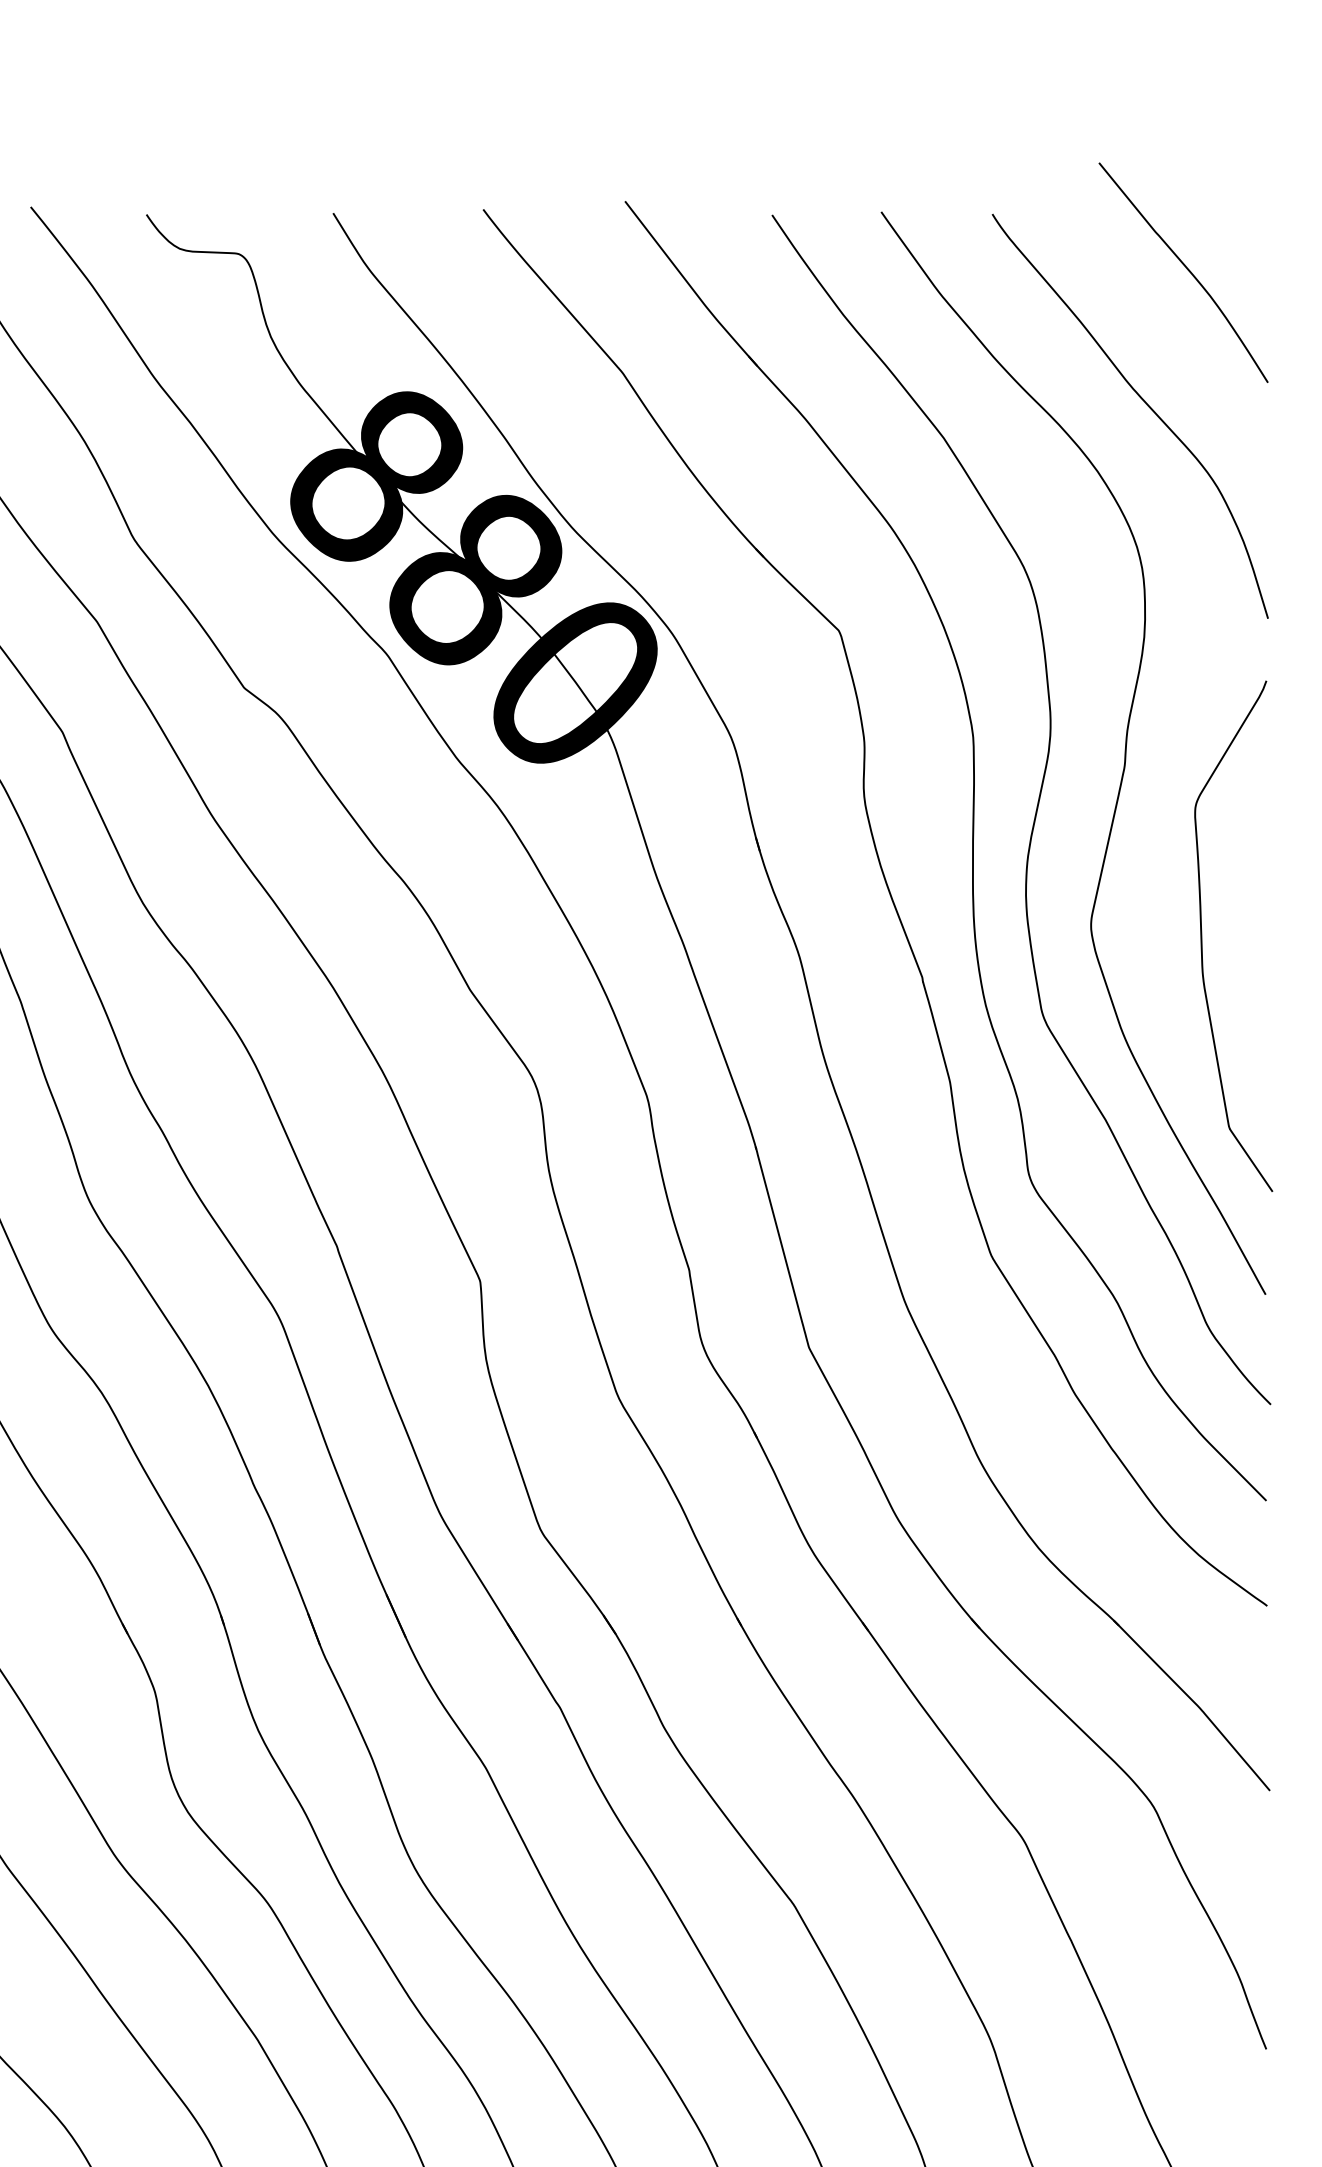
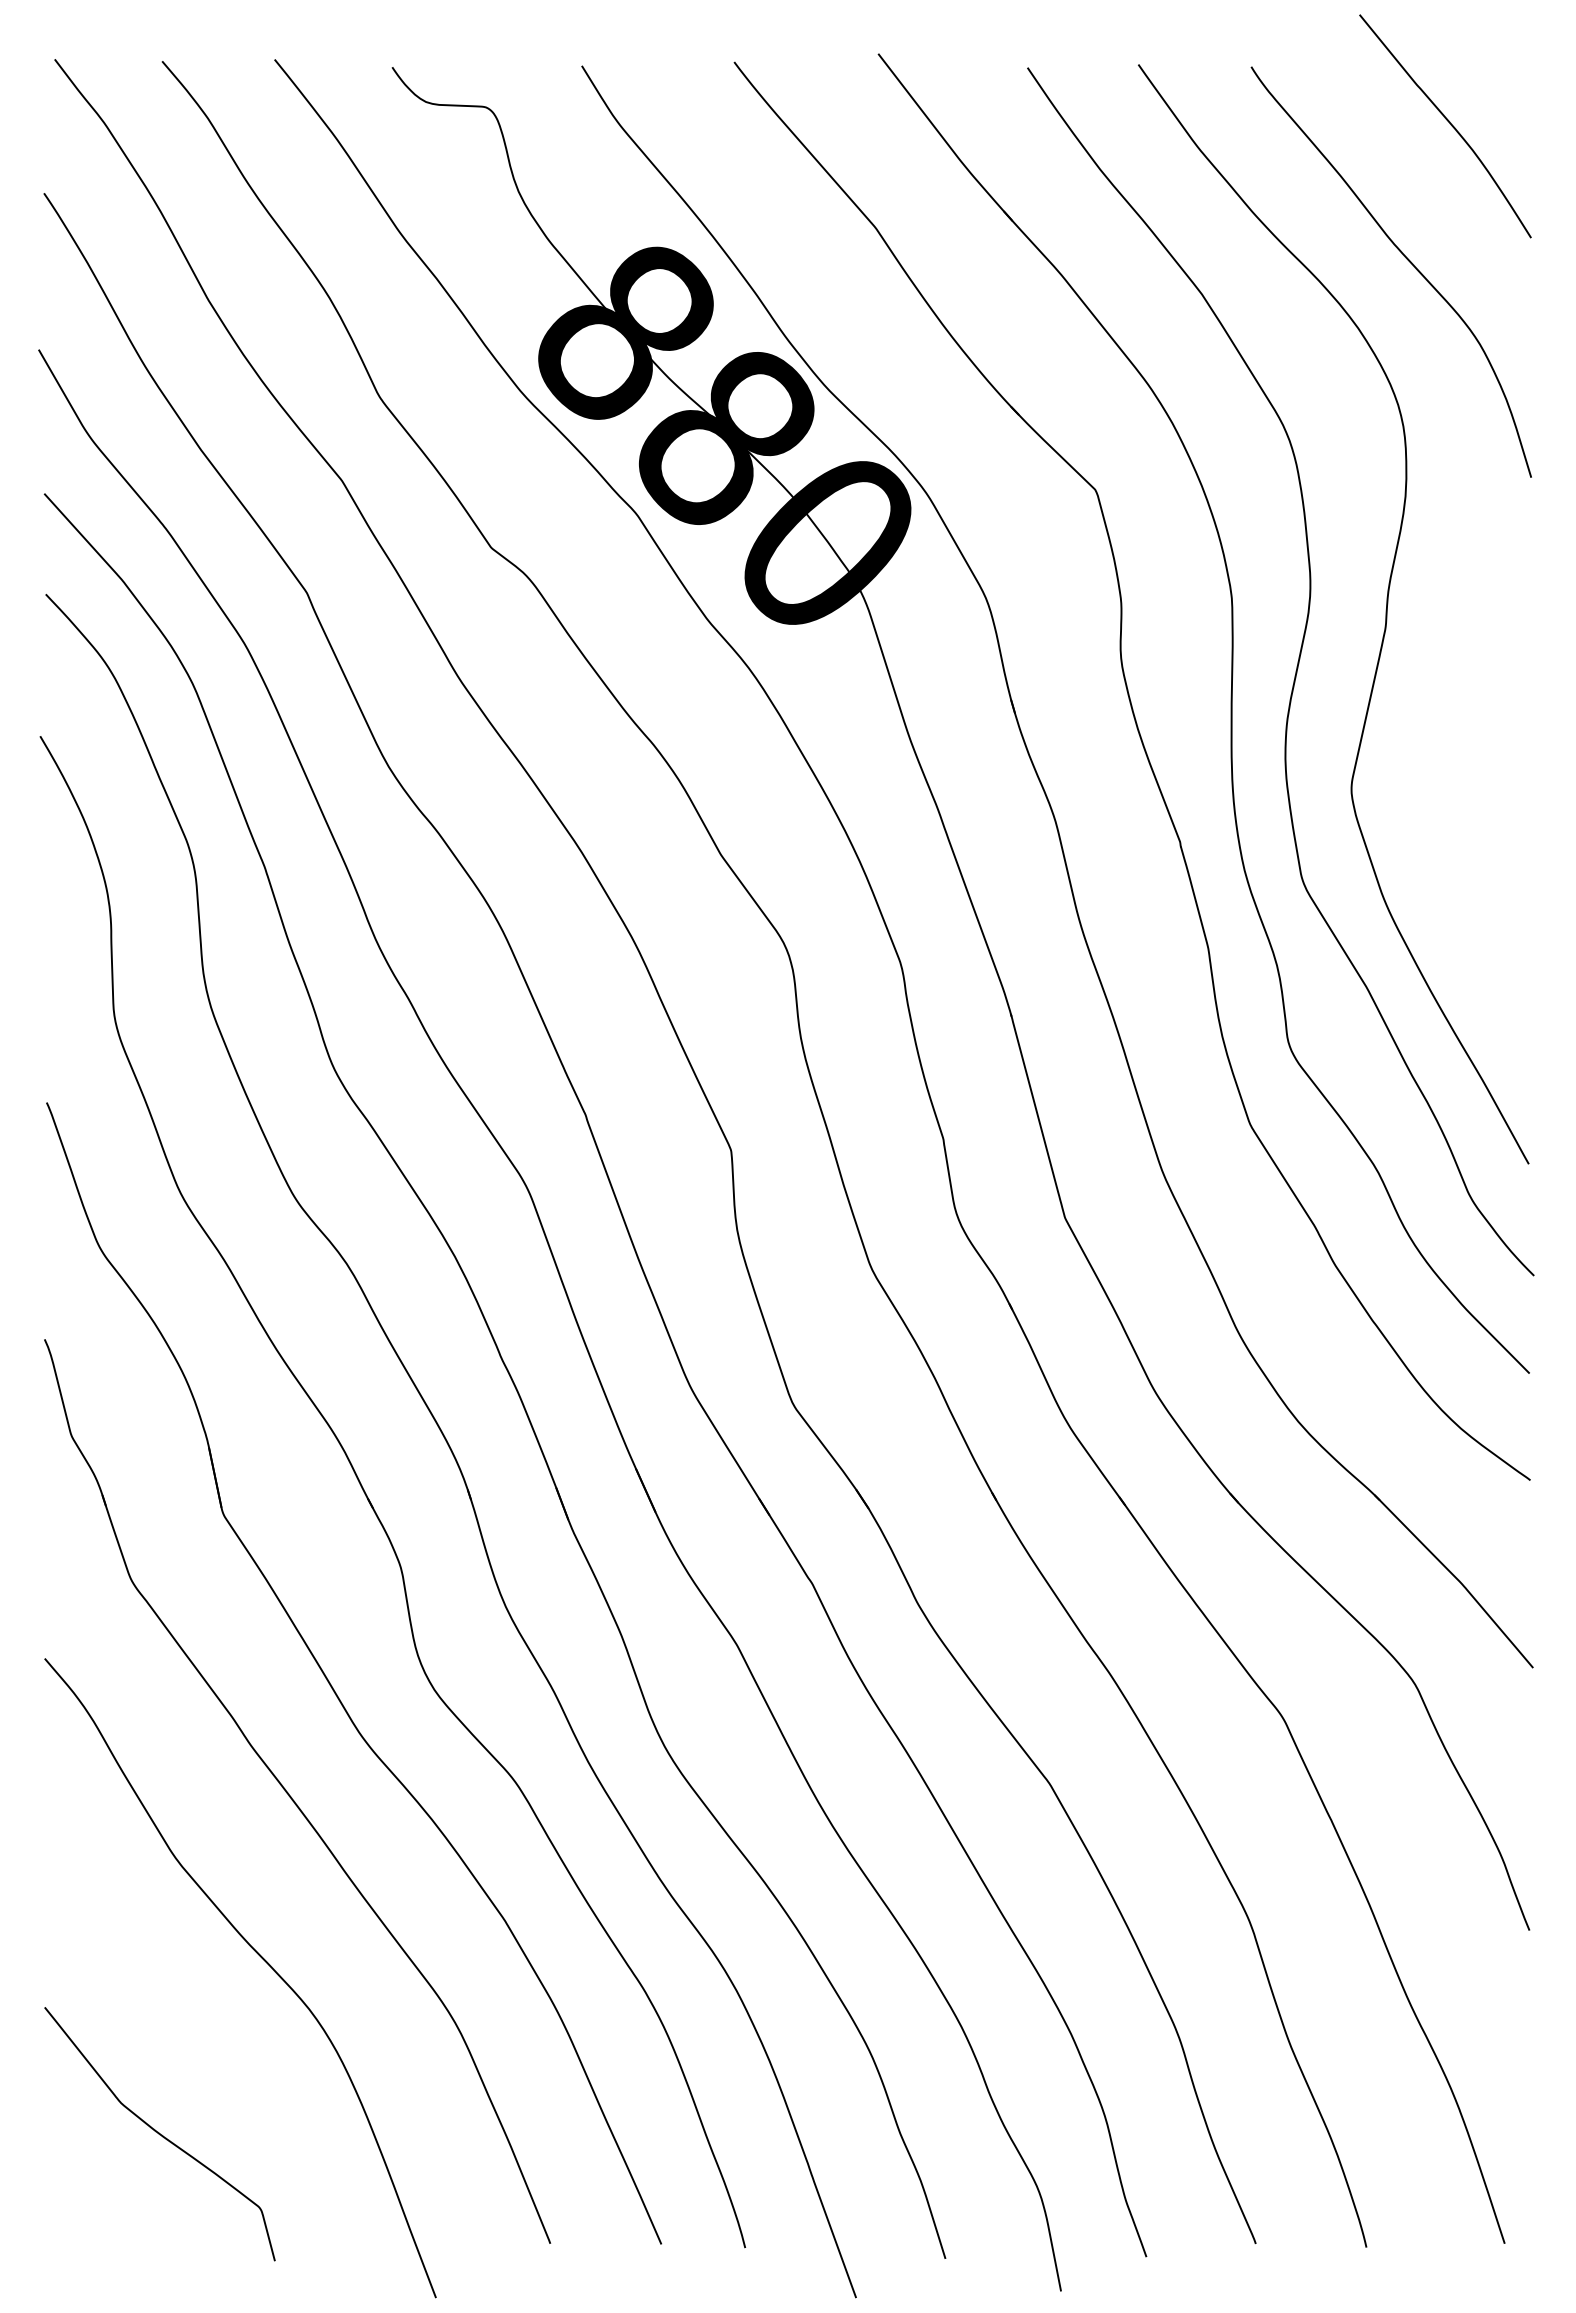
curve: (1202, 935) -> (1464, 799), removed

